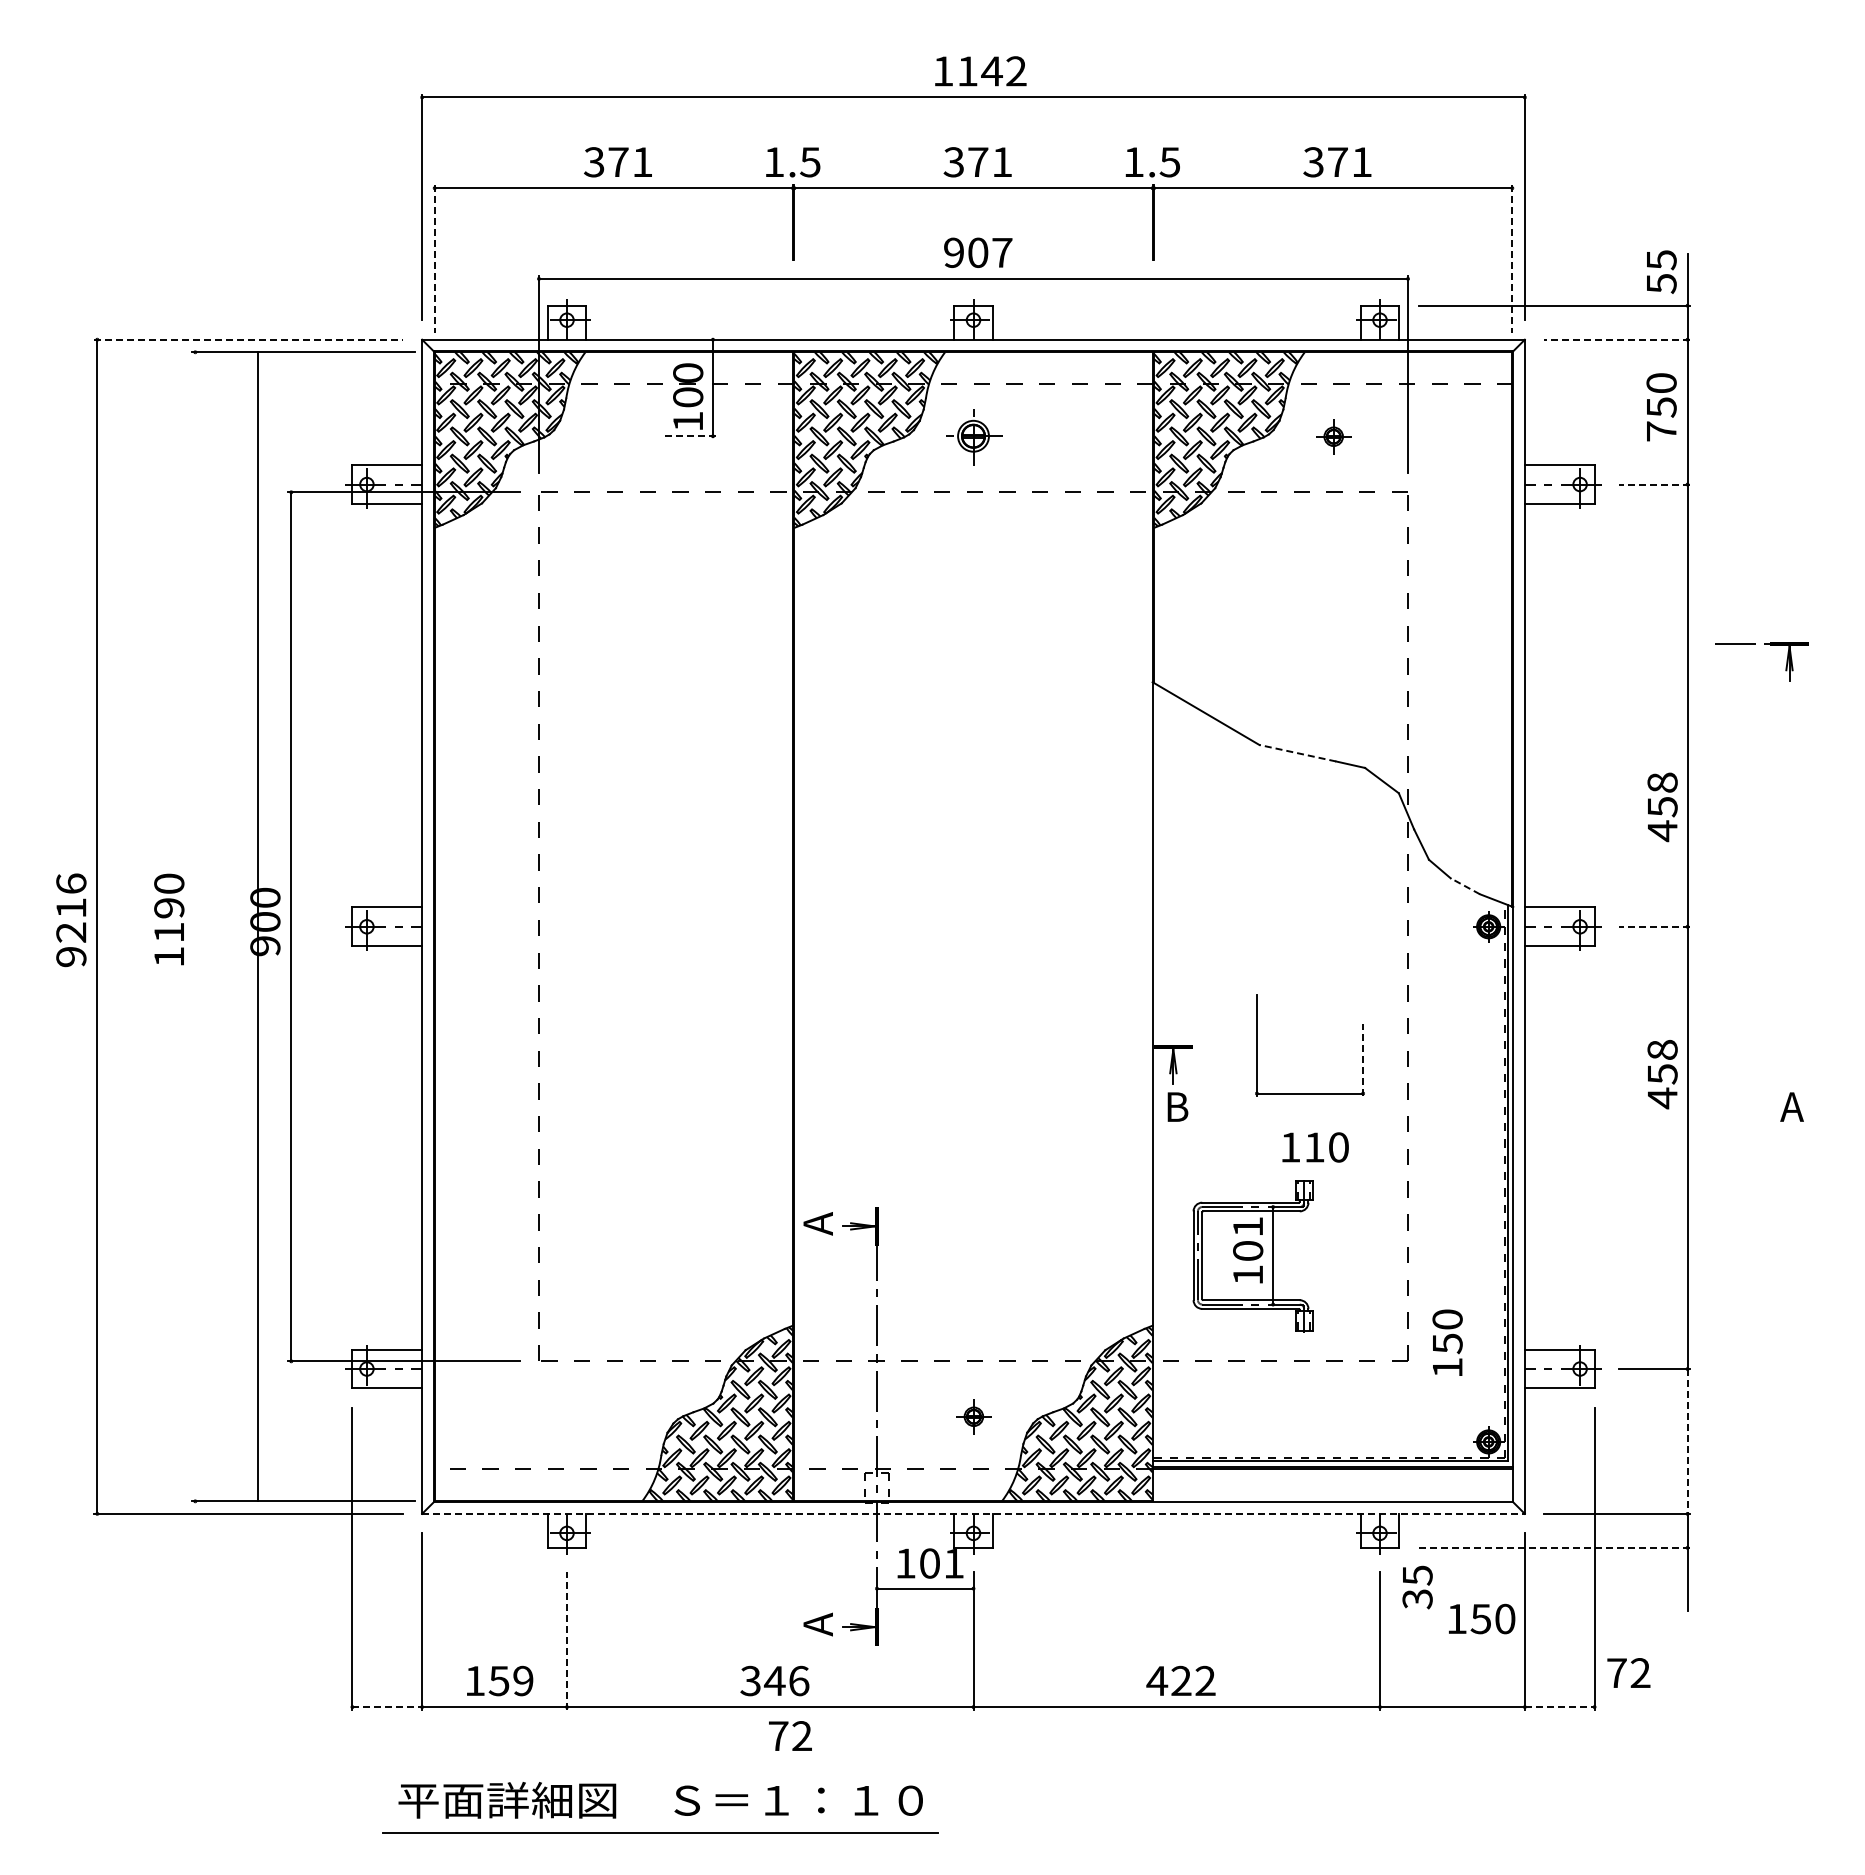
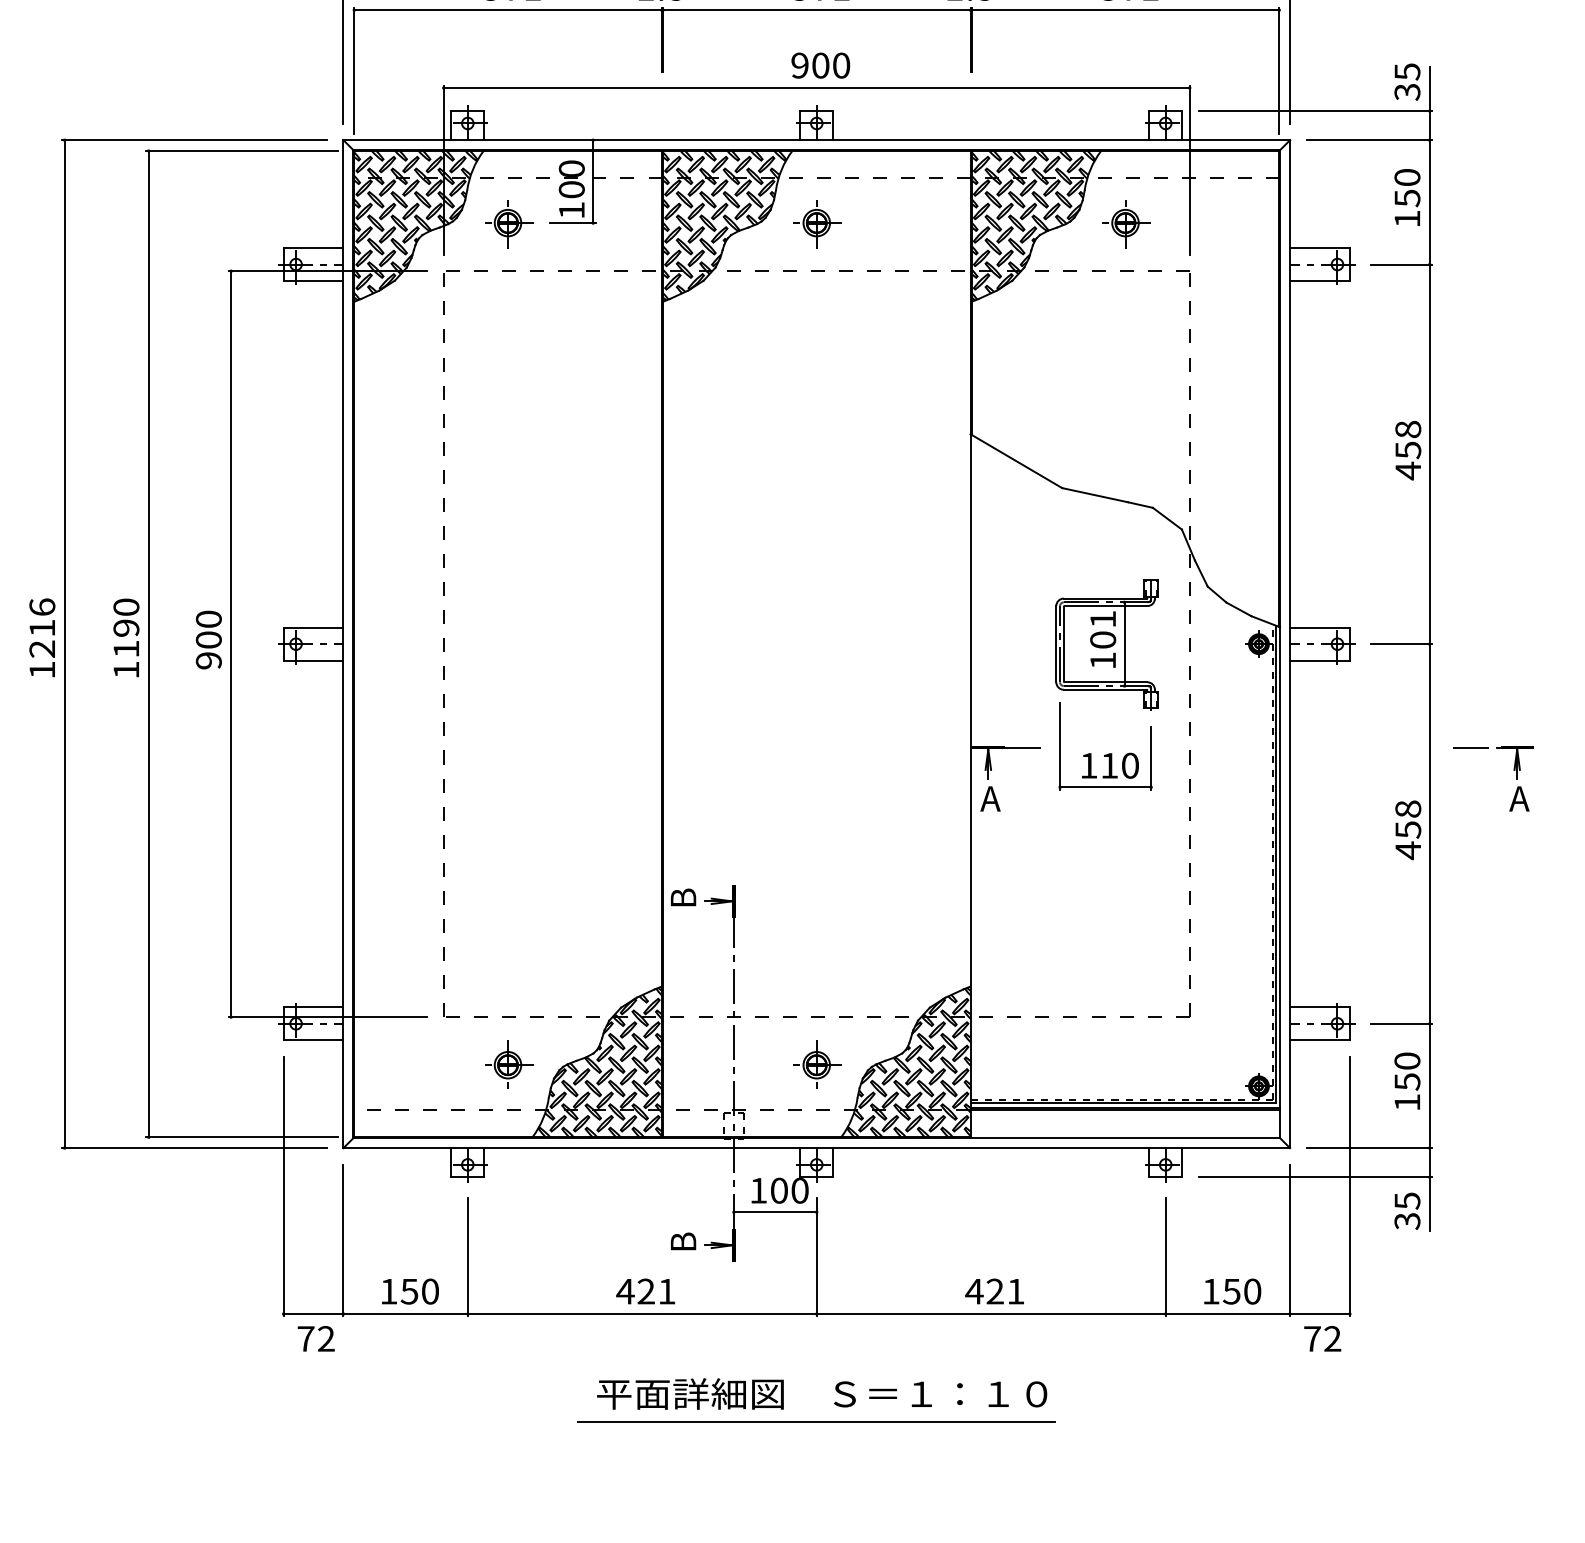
text: (1002, 252) -> (841, 65), 907 -> 900
line: (434, 259) -> (354, 71), dashed -> solid
line: (1512, 259) -> (1279, 71), dashed -> solid
text: (1661, 283) -> (1407, 91), 55 -> 35
line: (249, 339) -> (195, 140), dashed -> solid
line: (1616, 339) -> (1368, 140), dashed -> solid
text: (1661, 431) -> (1407, 219), 750 -> 150
line: (688, 436) -> (572, 223), dashed -> solid
part: (615, 437) -> (509, 224), added
part: (1334, 437) -> (1126, 224), size x1.67
line: (1654, 484) -> (1401, 264), dashed -> solid
part: (1764, 644) -> (1495, 747), moved
line: (1297, 753) -> (1094, 495), dashed -> solid
text: (1662, 807) -> (1408, 450), moved
line: (1465, 886) -> (1239, 609), dashed -> solid
line: (258, 926) -> (148, 643), moved
line: (1654, 926) -> (1401, 643), dashed -> solid
text: (71, 957) -> (42, 670), 9216 -> 1216
line: (1213, 1047) -> (1022, 747), added
line: (1363, 1059) -> (1151, 758), dashed -> solid
text: (1662, 1074) -> (1408, 830), moved
text: (1176, 1106) -> (991, 798), B -> A
text: (1315, 1147) -> (1110, 765), moved
text: (817, 1223) -> (682, 898), A -> B
part: (1252, 1256) -> (1106, 644), moved
text: (1447, 1342) -> (1407, 1080), moved
part: (615, 1415) -> (509, 1063), added
part: (974, 1415) -> (817, 1063), size x1.67
line: (1687, 1441) -> (1429, 1086), dashed -> solid
line: (974, 1513) -> (817, 1147), dashed -> solid
line: (1554, 1547) -> (1315, 1176), dashed -> solid
text: (954, 1563) -> (800, 1190), 101 -> 100
text: (1417, 1587) -> (1407, 1211), moved
text: (1482, 1618) -> (1233, 1291), moved
text: (817, 1624) -> (682, 1243), A -> B
line: (566, 1641) -> (467, 1257), dashed -> solid
text: (1628, 1672) -> (1322, 1338), moved
text: (523, 1680) -> (430, 1291), 159 -> 150
text: (774, 1680) -> (645, 1291), 346 -> 421
text: (1205, 1680) -> (1015, 1291), 422 -> 421
line: (387, 1707) -> (313, 1314), dashed -> solid
line: (1559, 1707) -> (1319, 1314), dashed -> solid
text: (790, 1735) -> (316, 1338), moved
text: (660, 1800) -> (821, 1394), moved
line: (660, 1832) -> (816, 1421), moved

